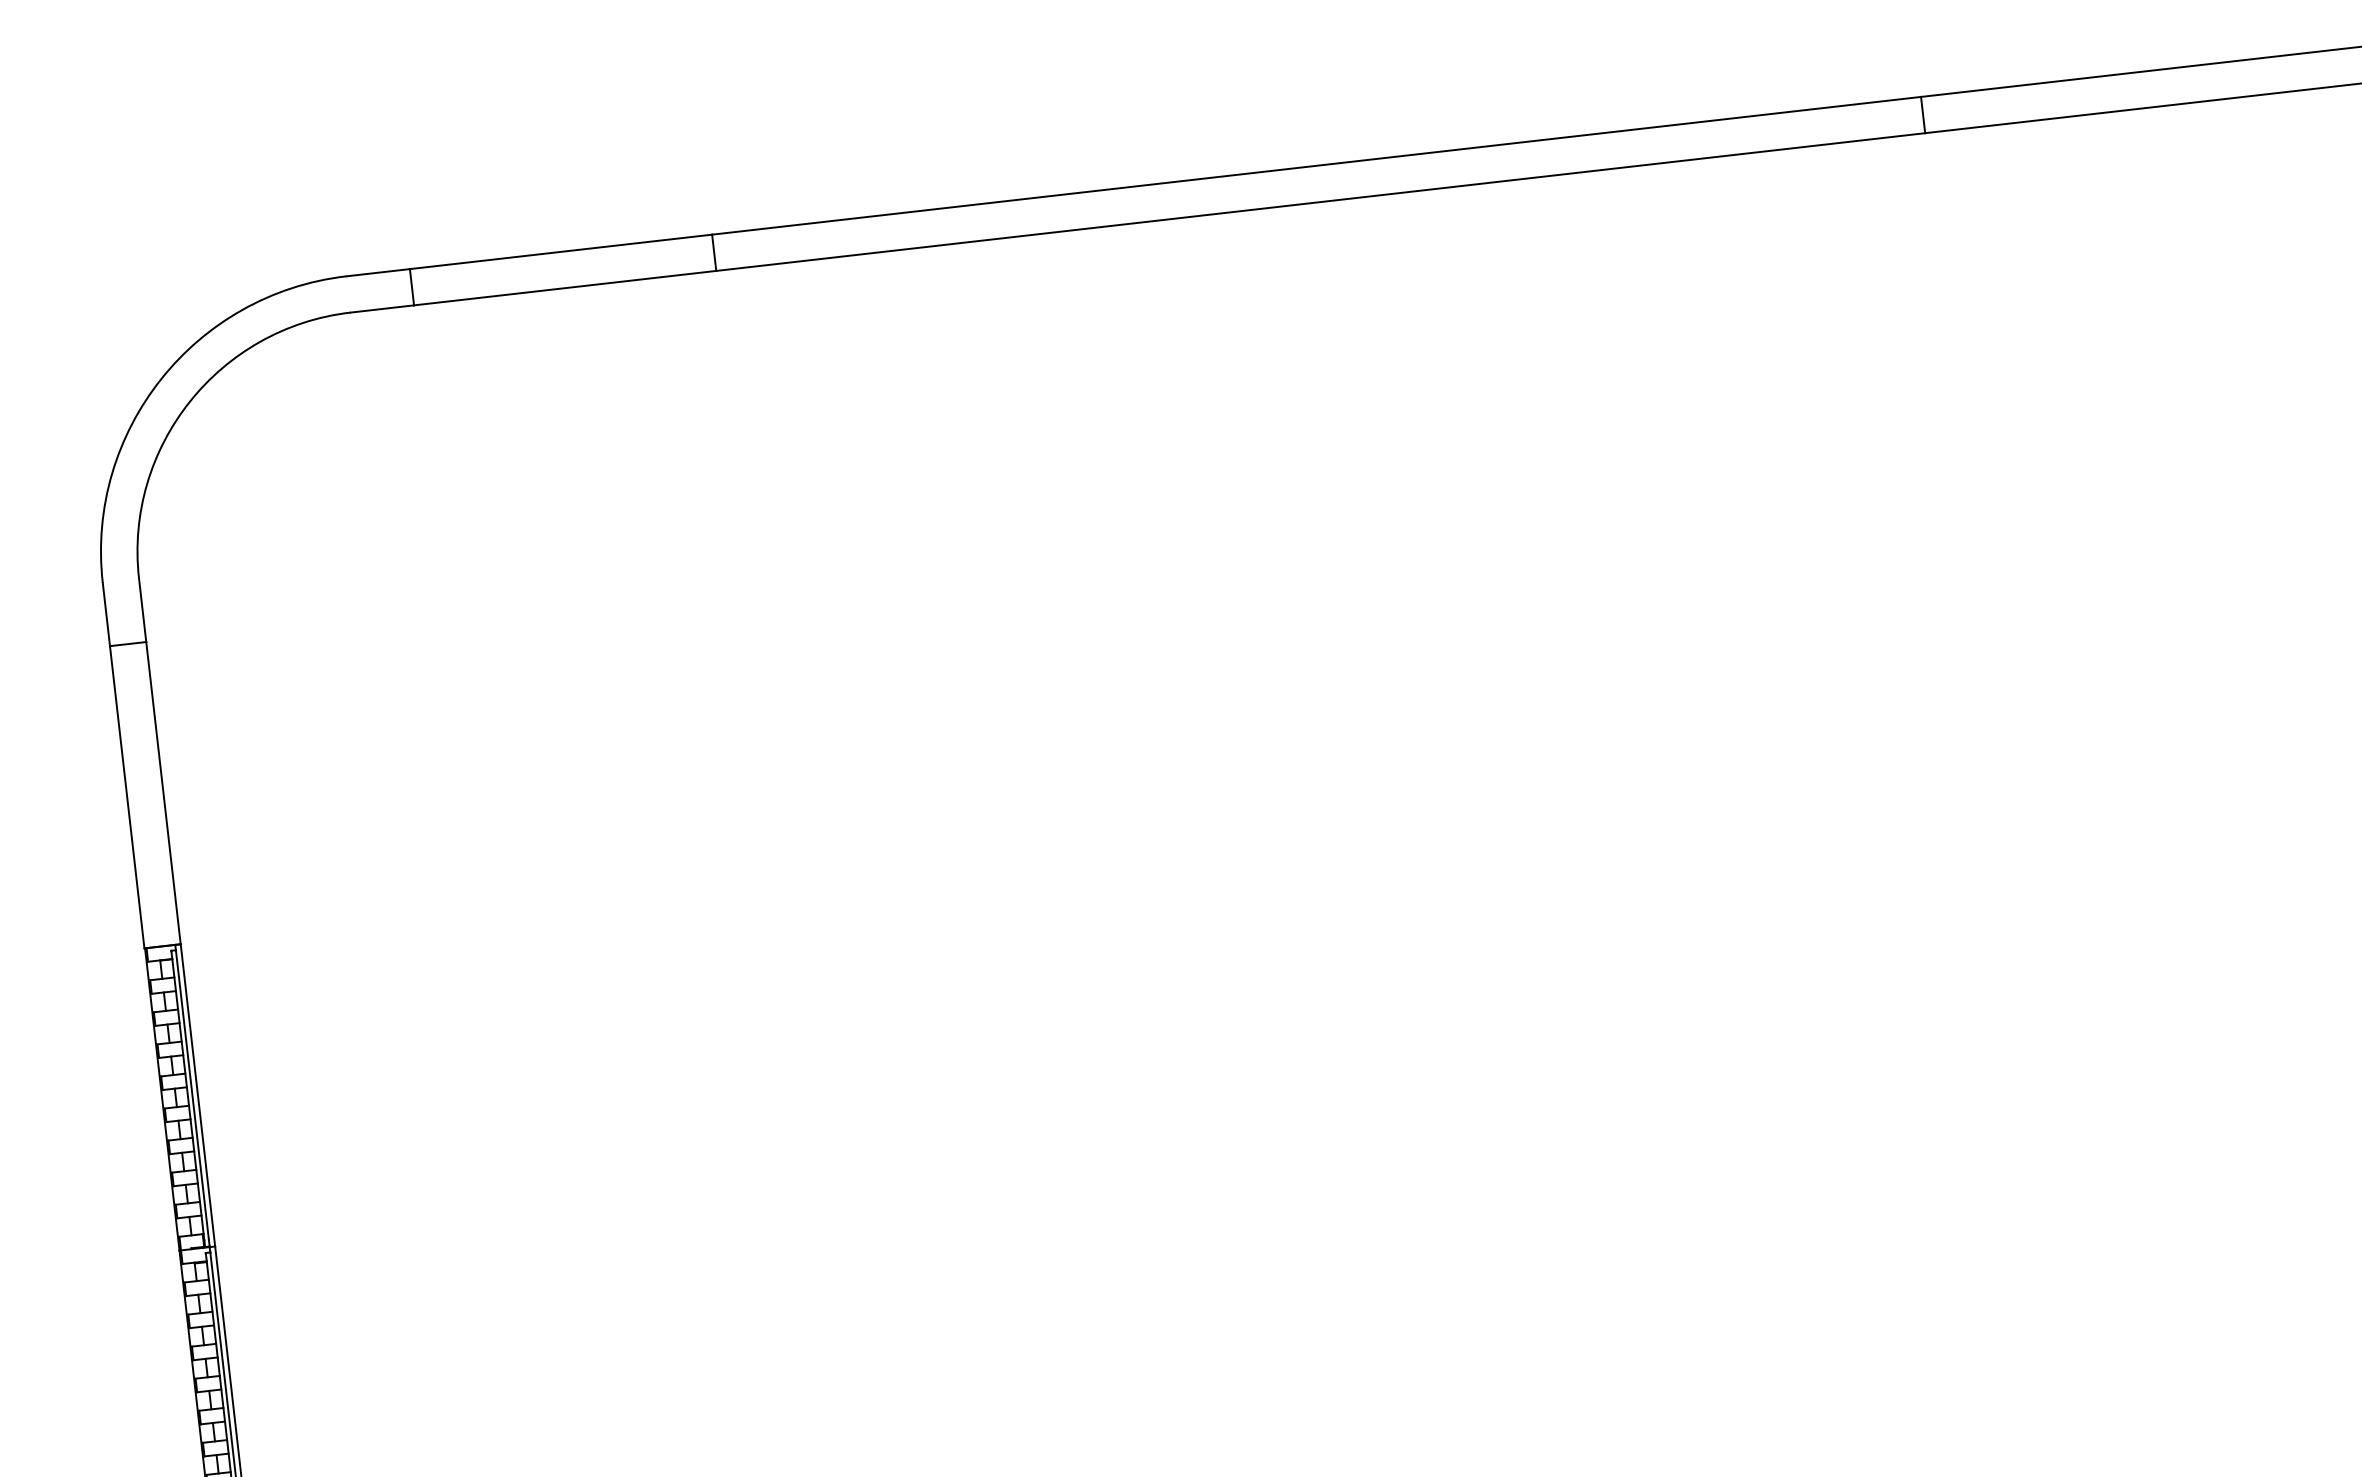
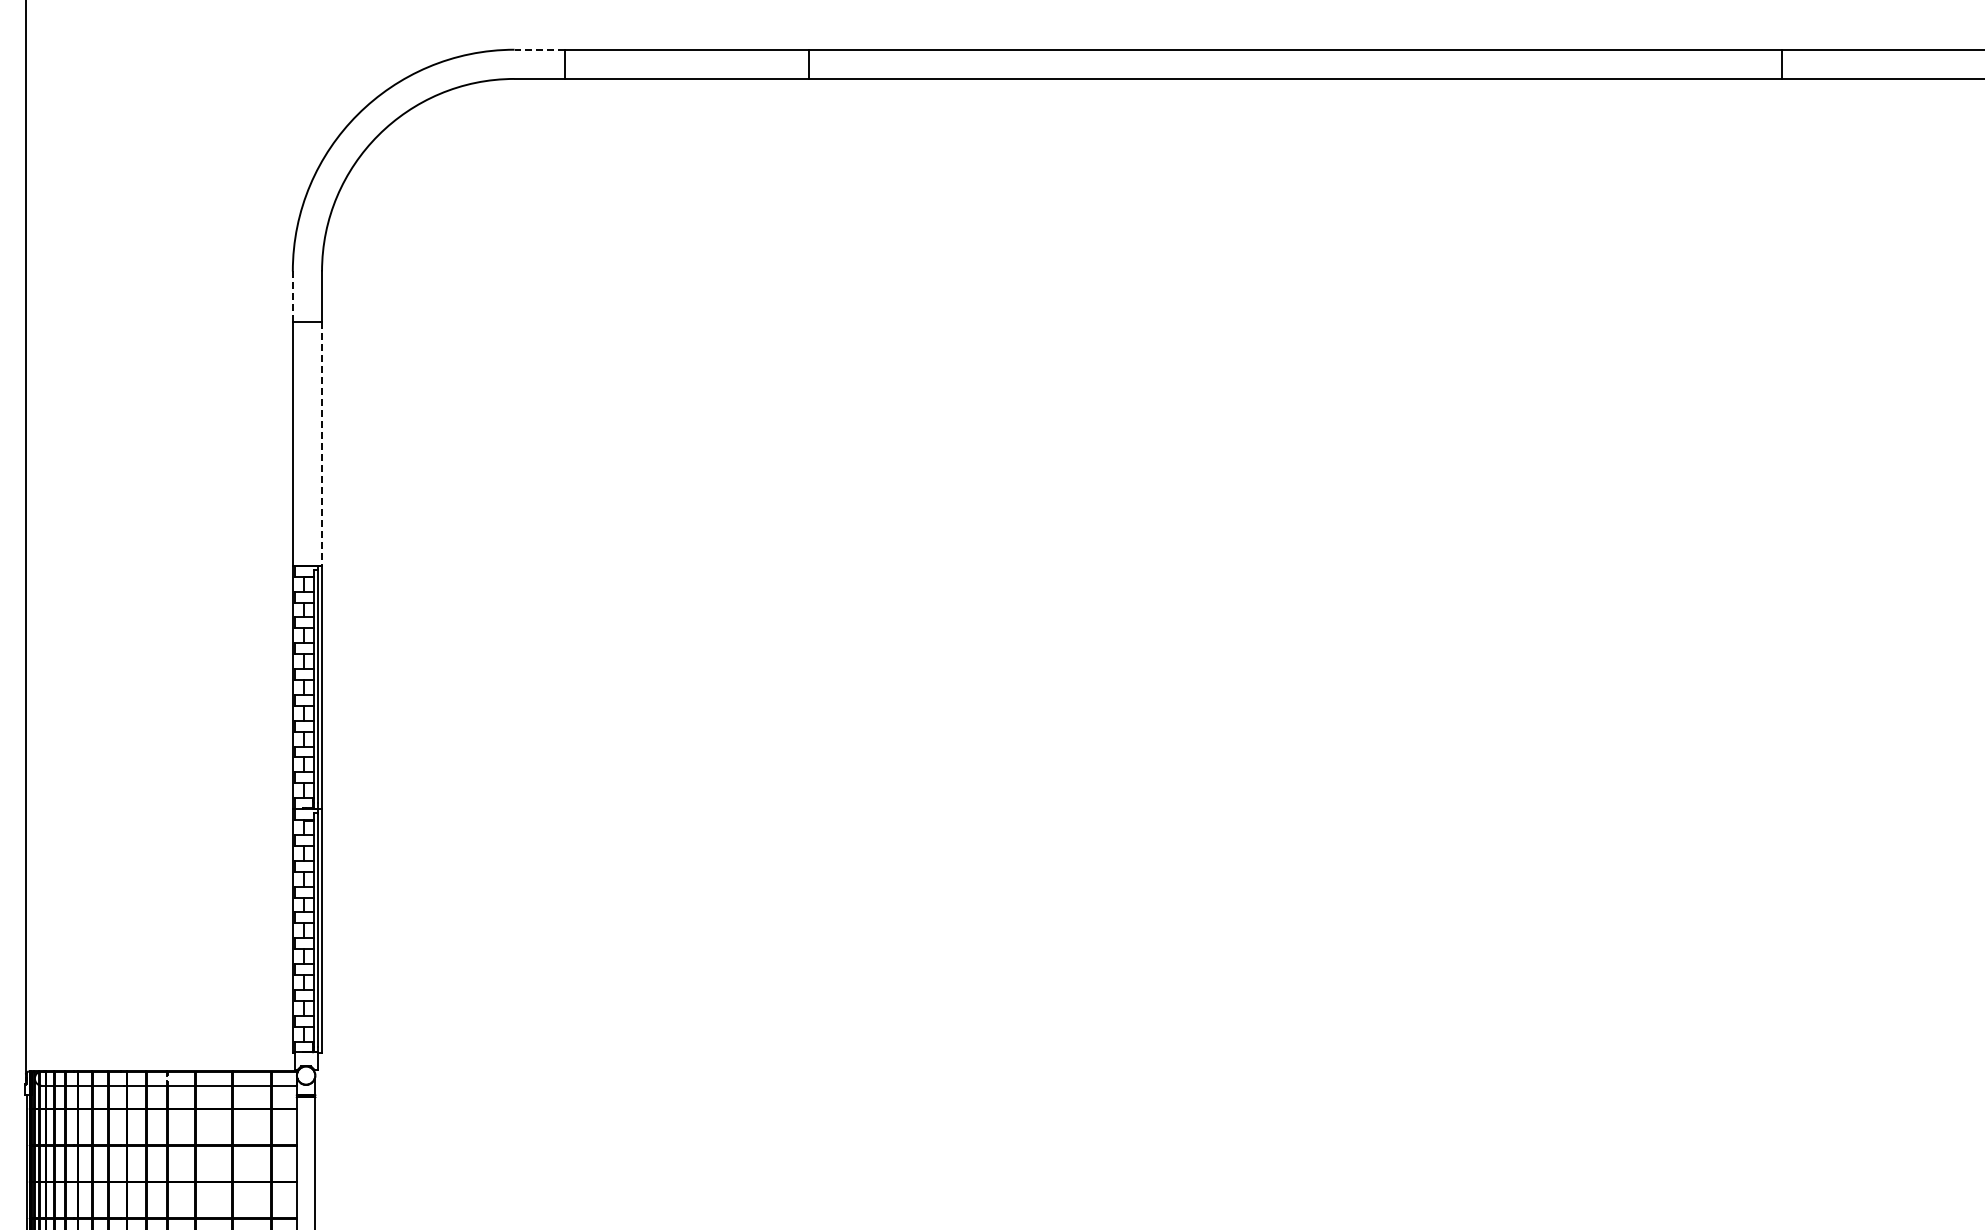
line: (377, 272) -> (539, 49), solid -> dashed
line: (106, 615) -> (292, 297), solid -> dashed
line: (164, 793) -> (322, 444), solid -> dashed

